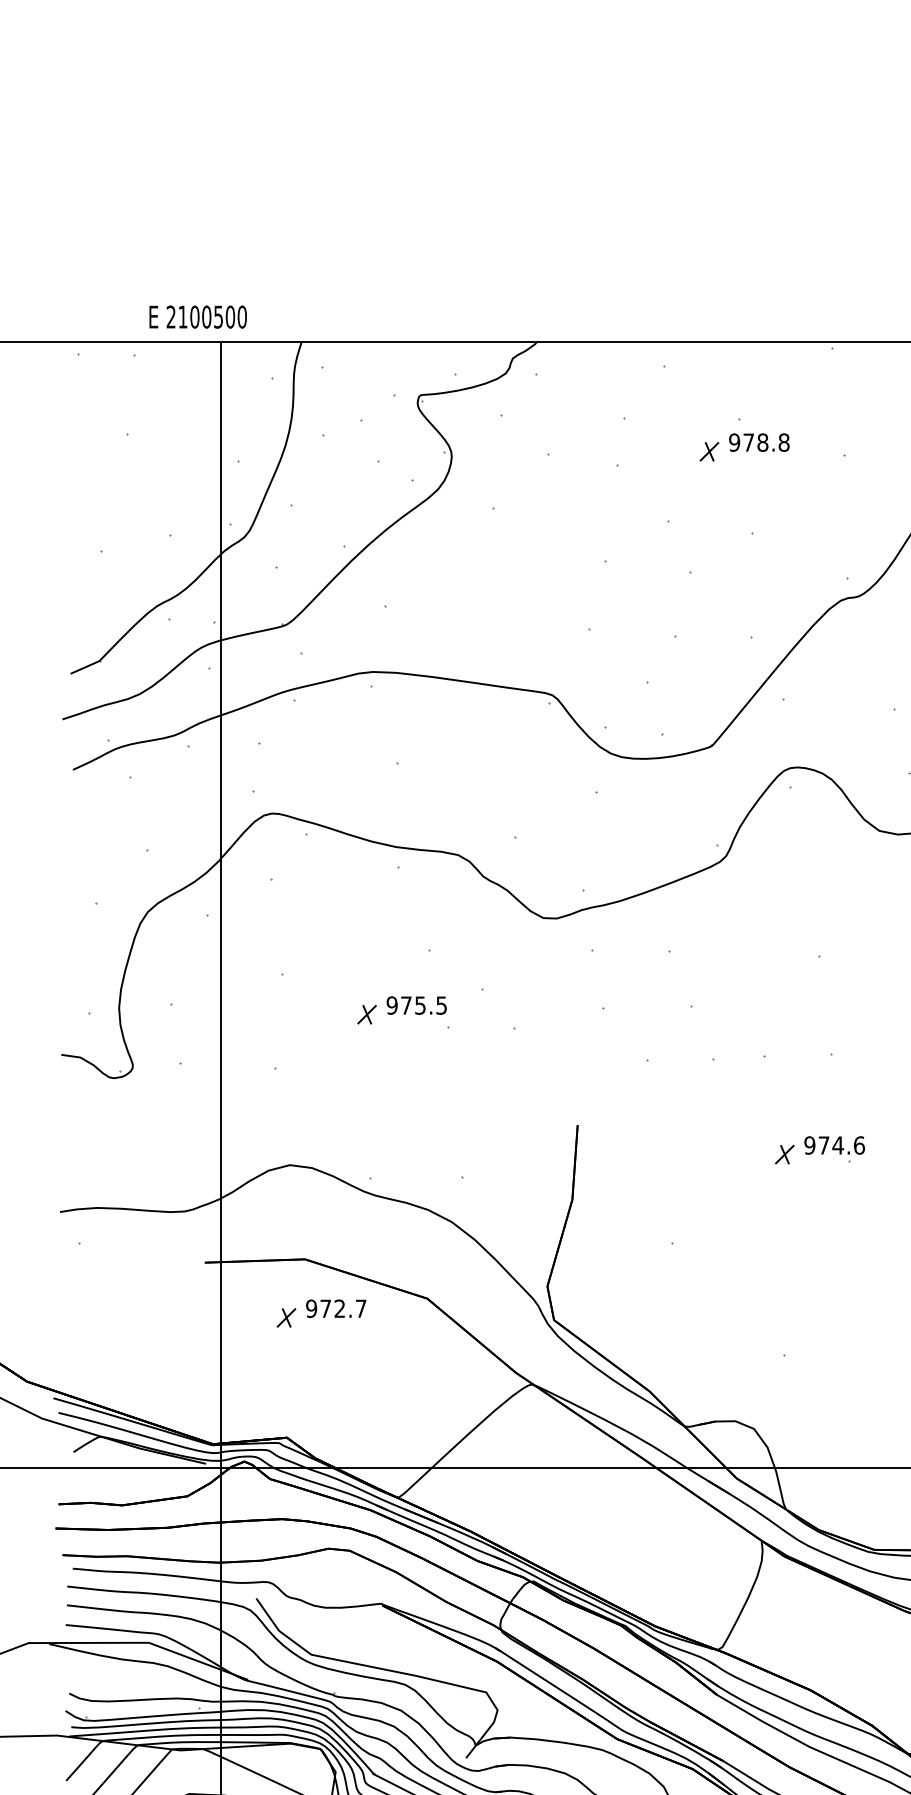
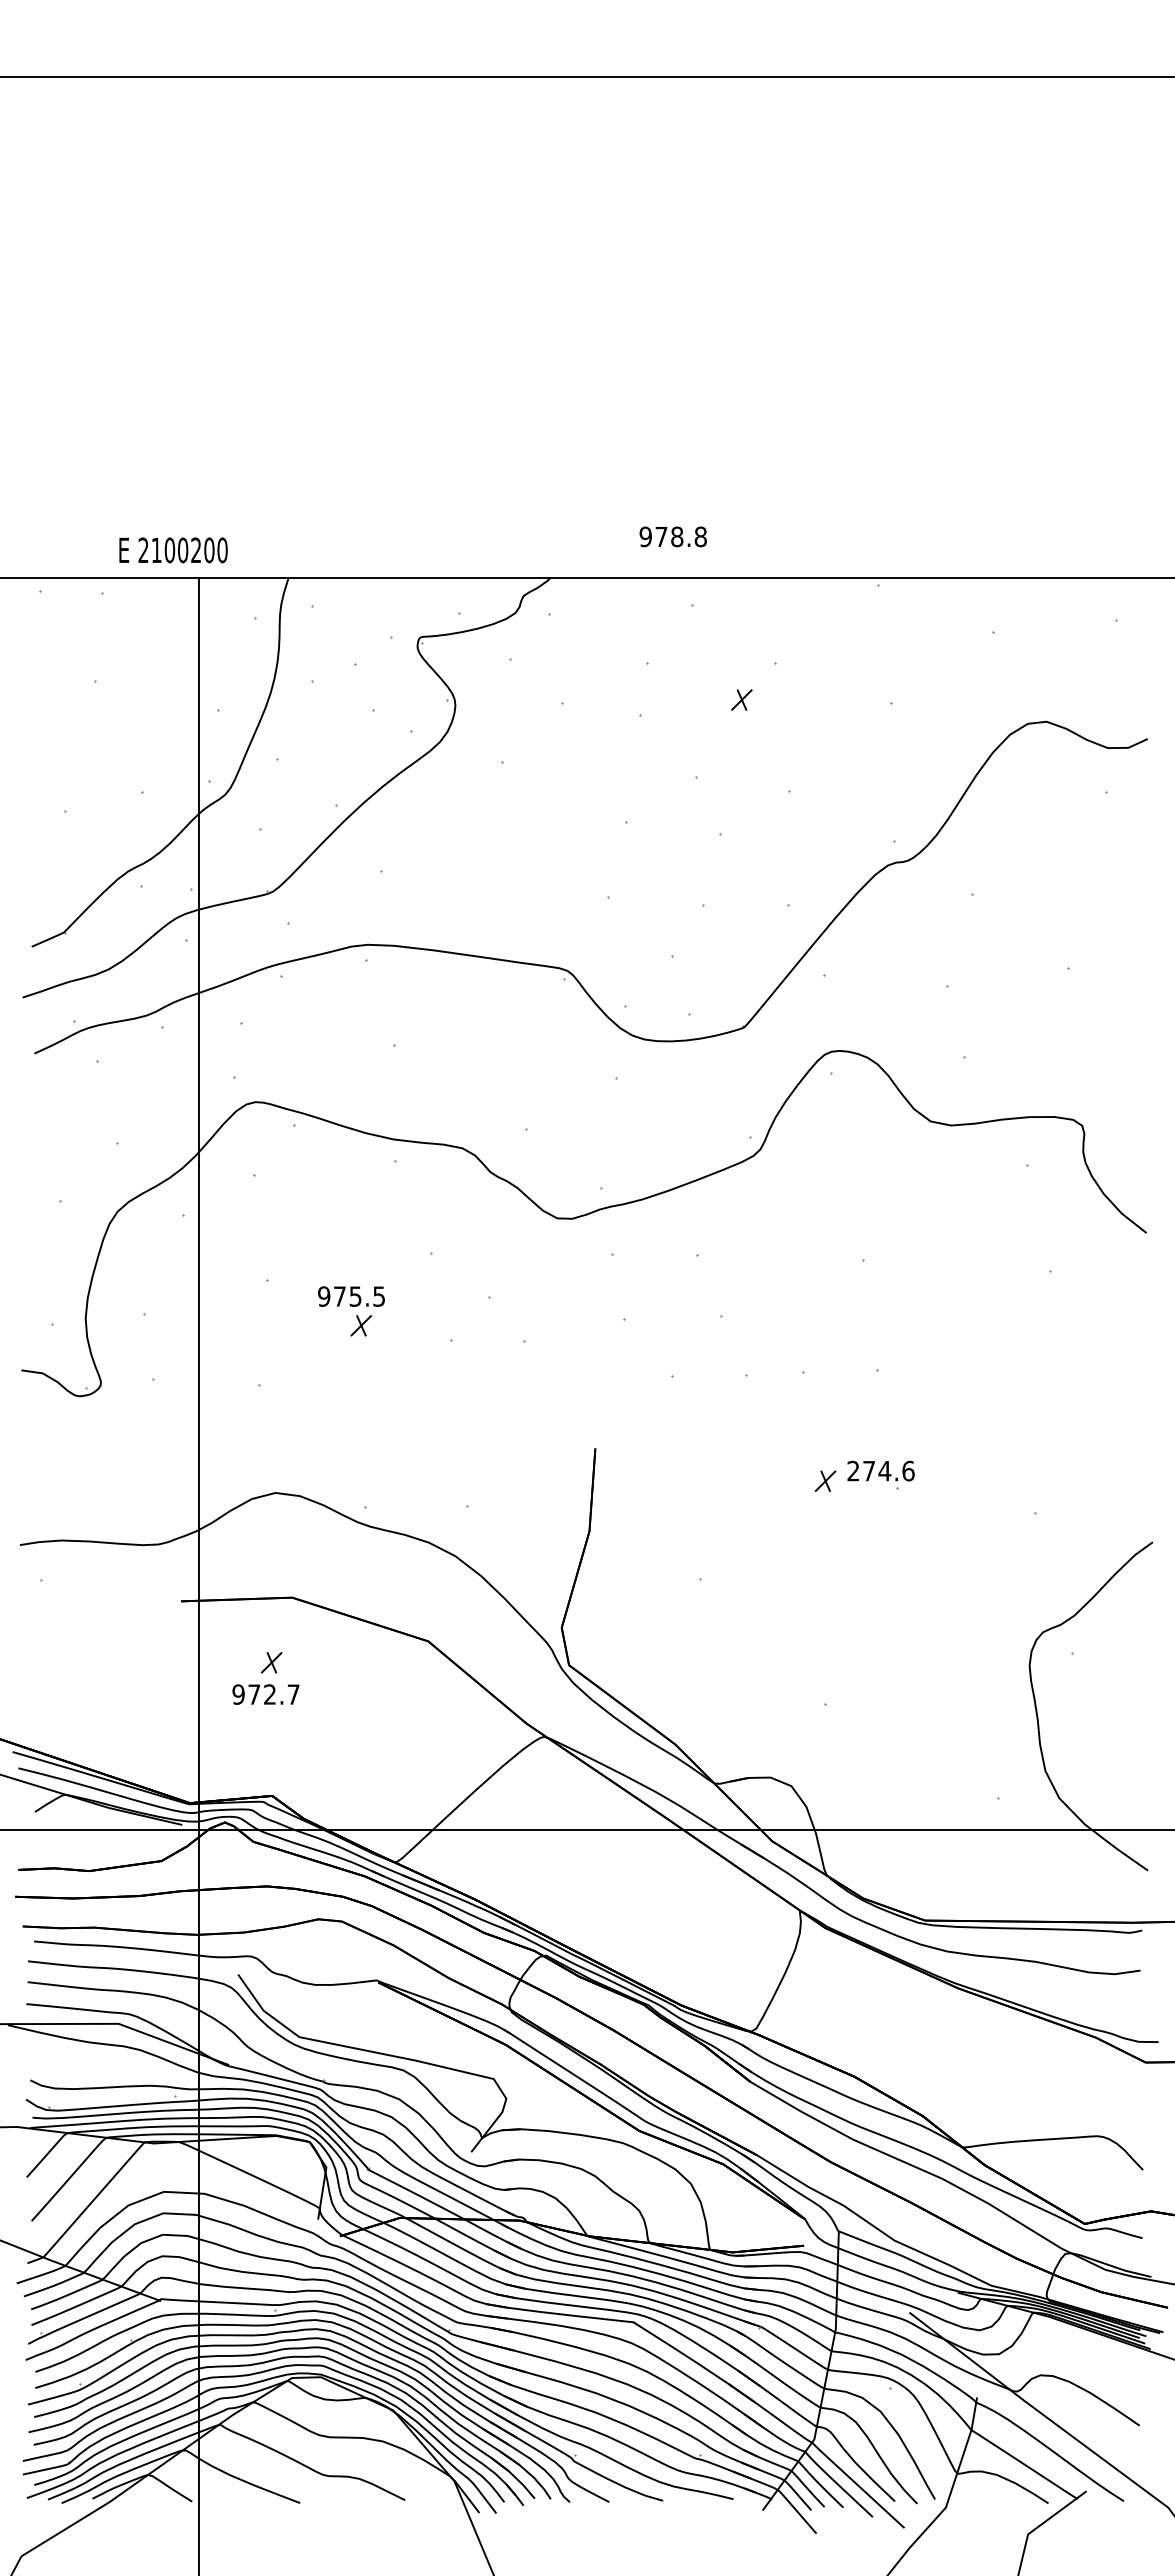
text: (217, 317) -> (195, 550), 2100500 -> 2100200
text: (758, 442) -> (672, 536), moved
text: (416, 1005) -> (351, 1296), moved
text: (809, 1145) -> (853, 1471), 974.6 -> 274.6
text: (335, 1308) -> (265, 1694), moved

